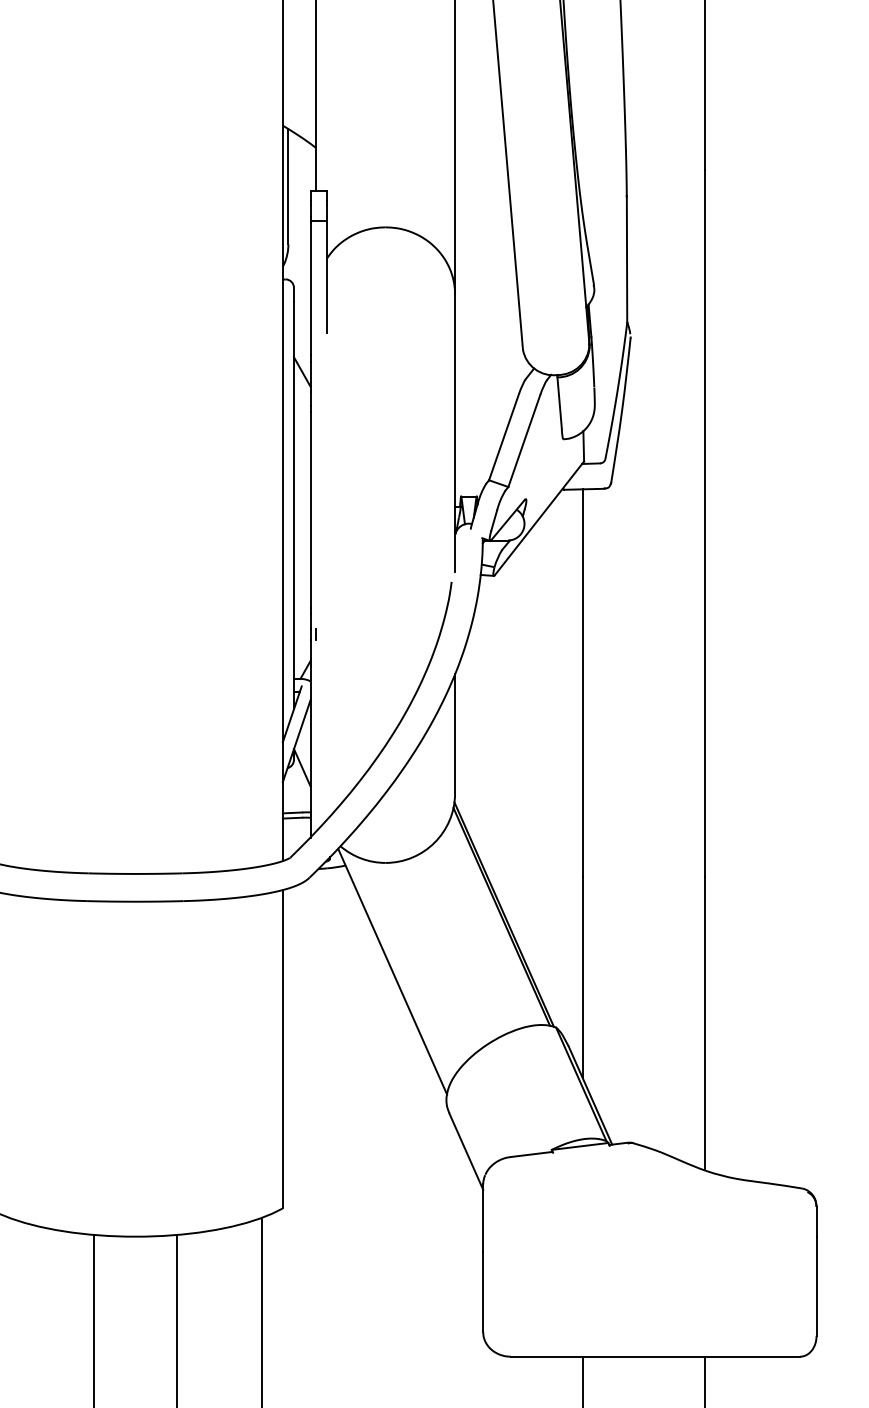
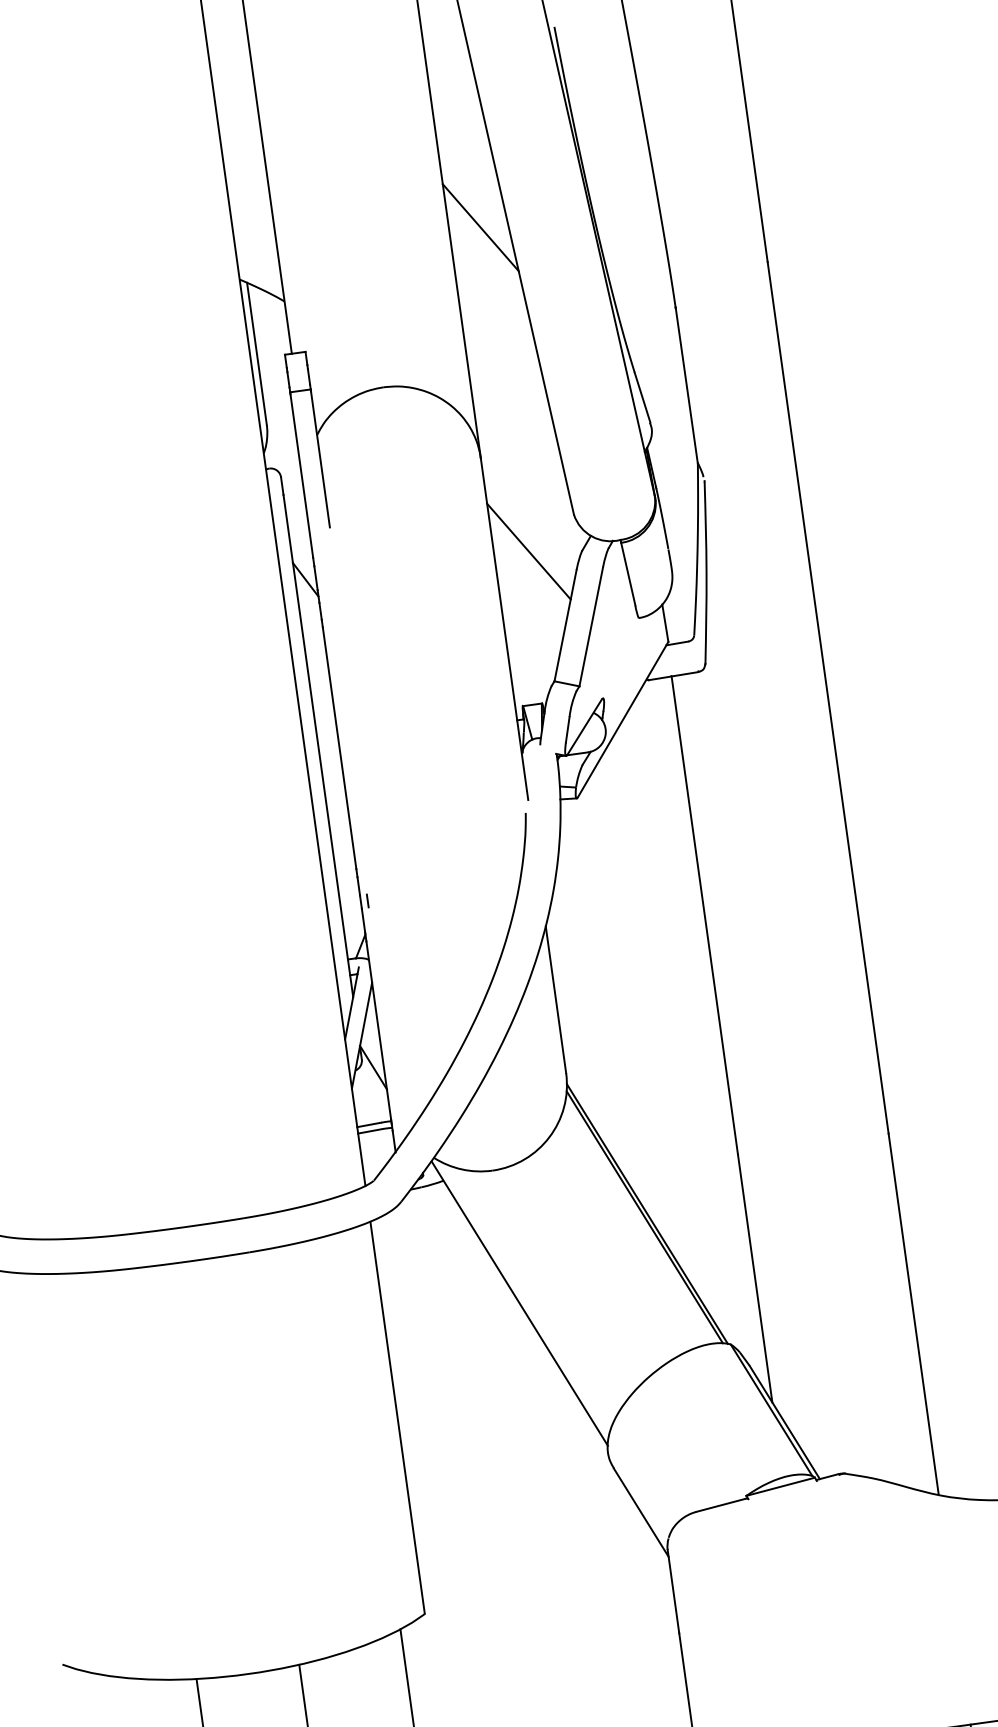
line: (480, 110) -> (480, 227), added
line: (483, 373) -> (529, 550), added

